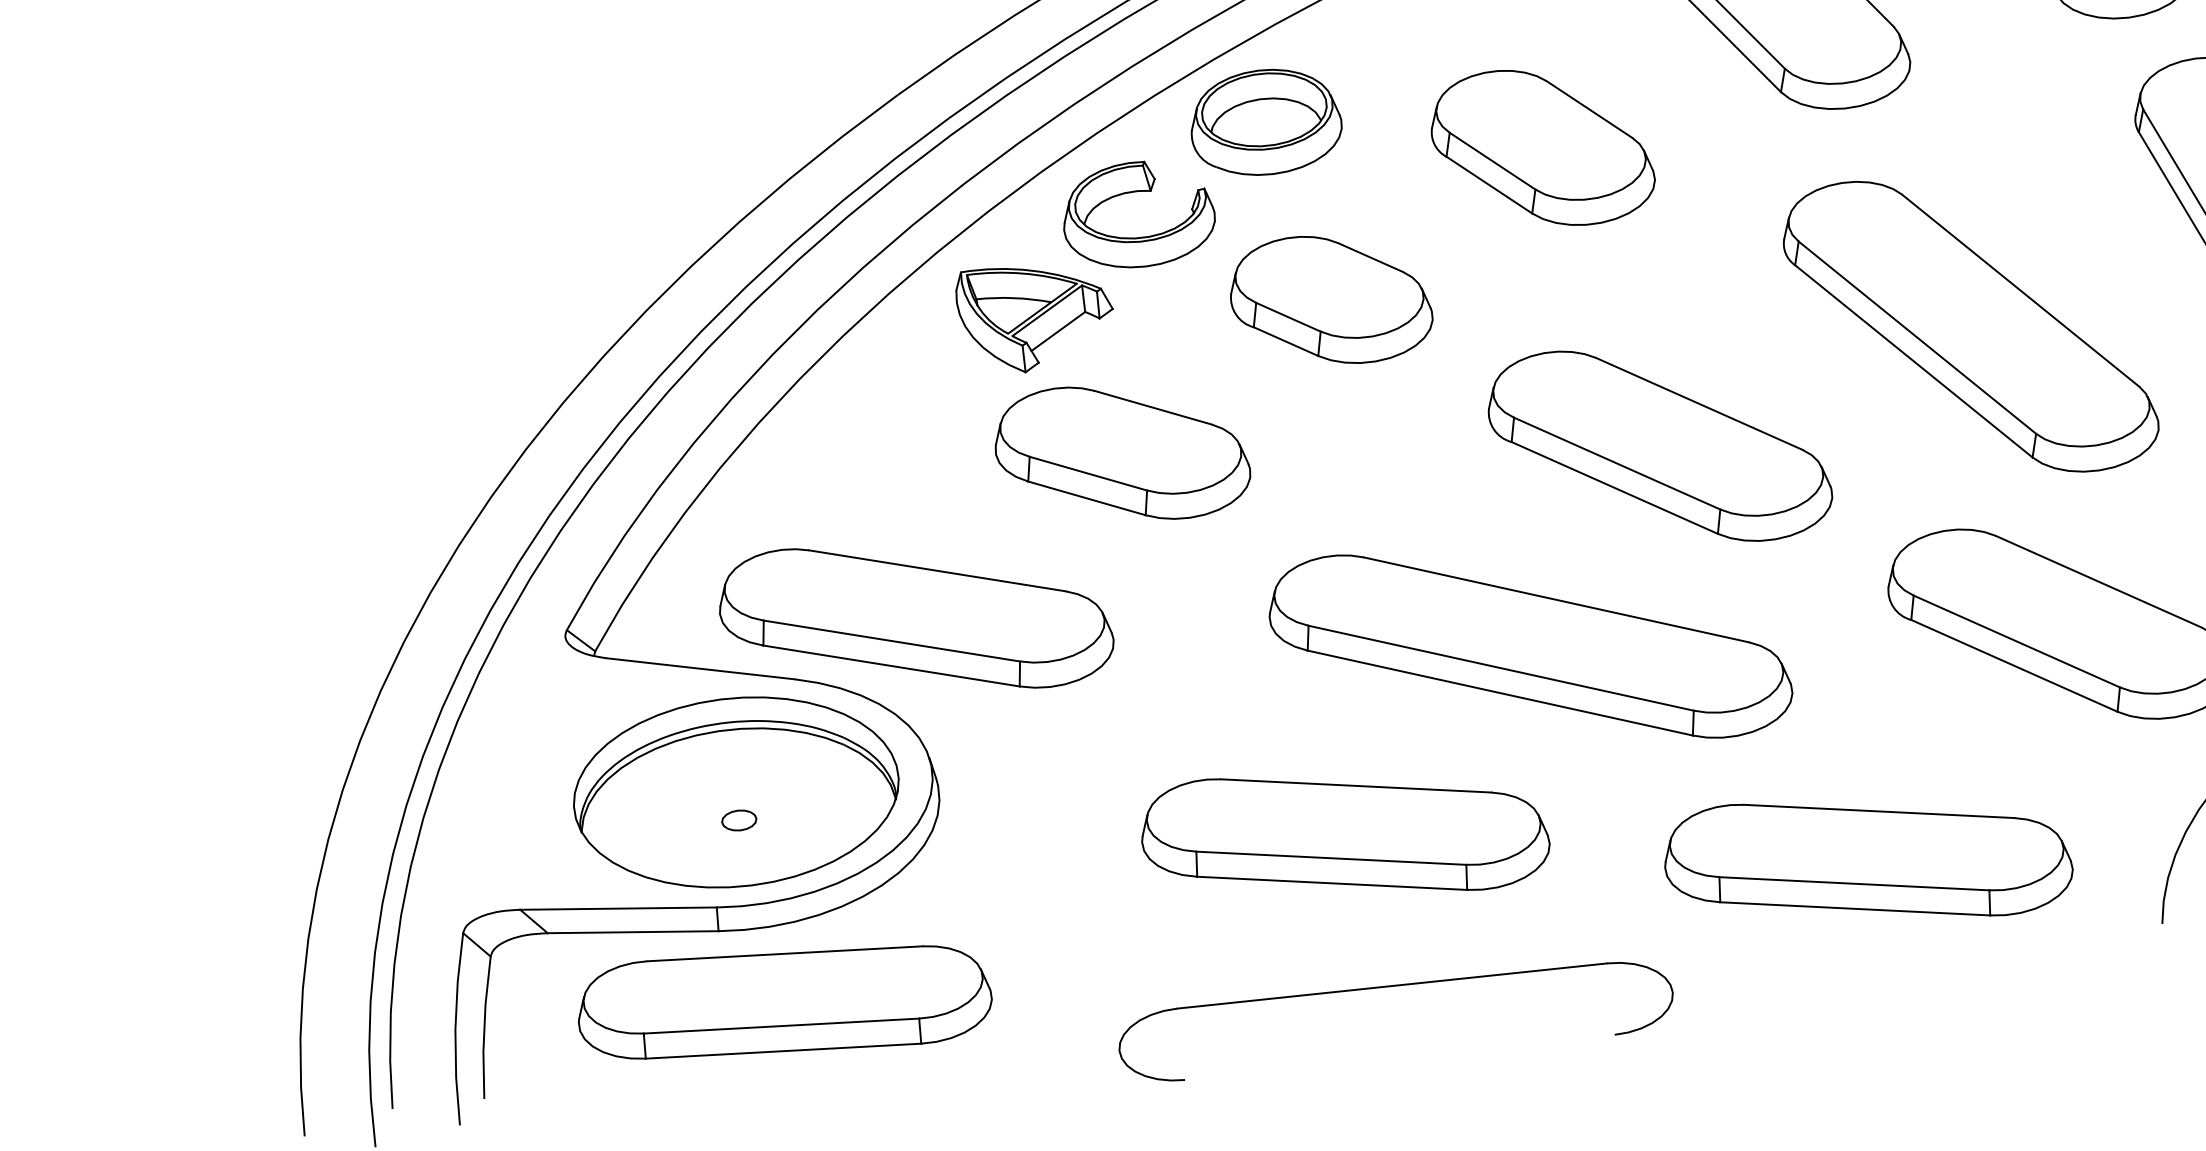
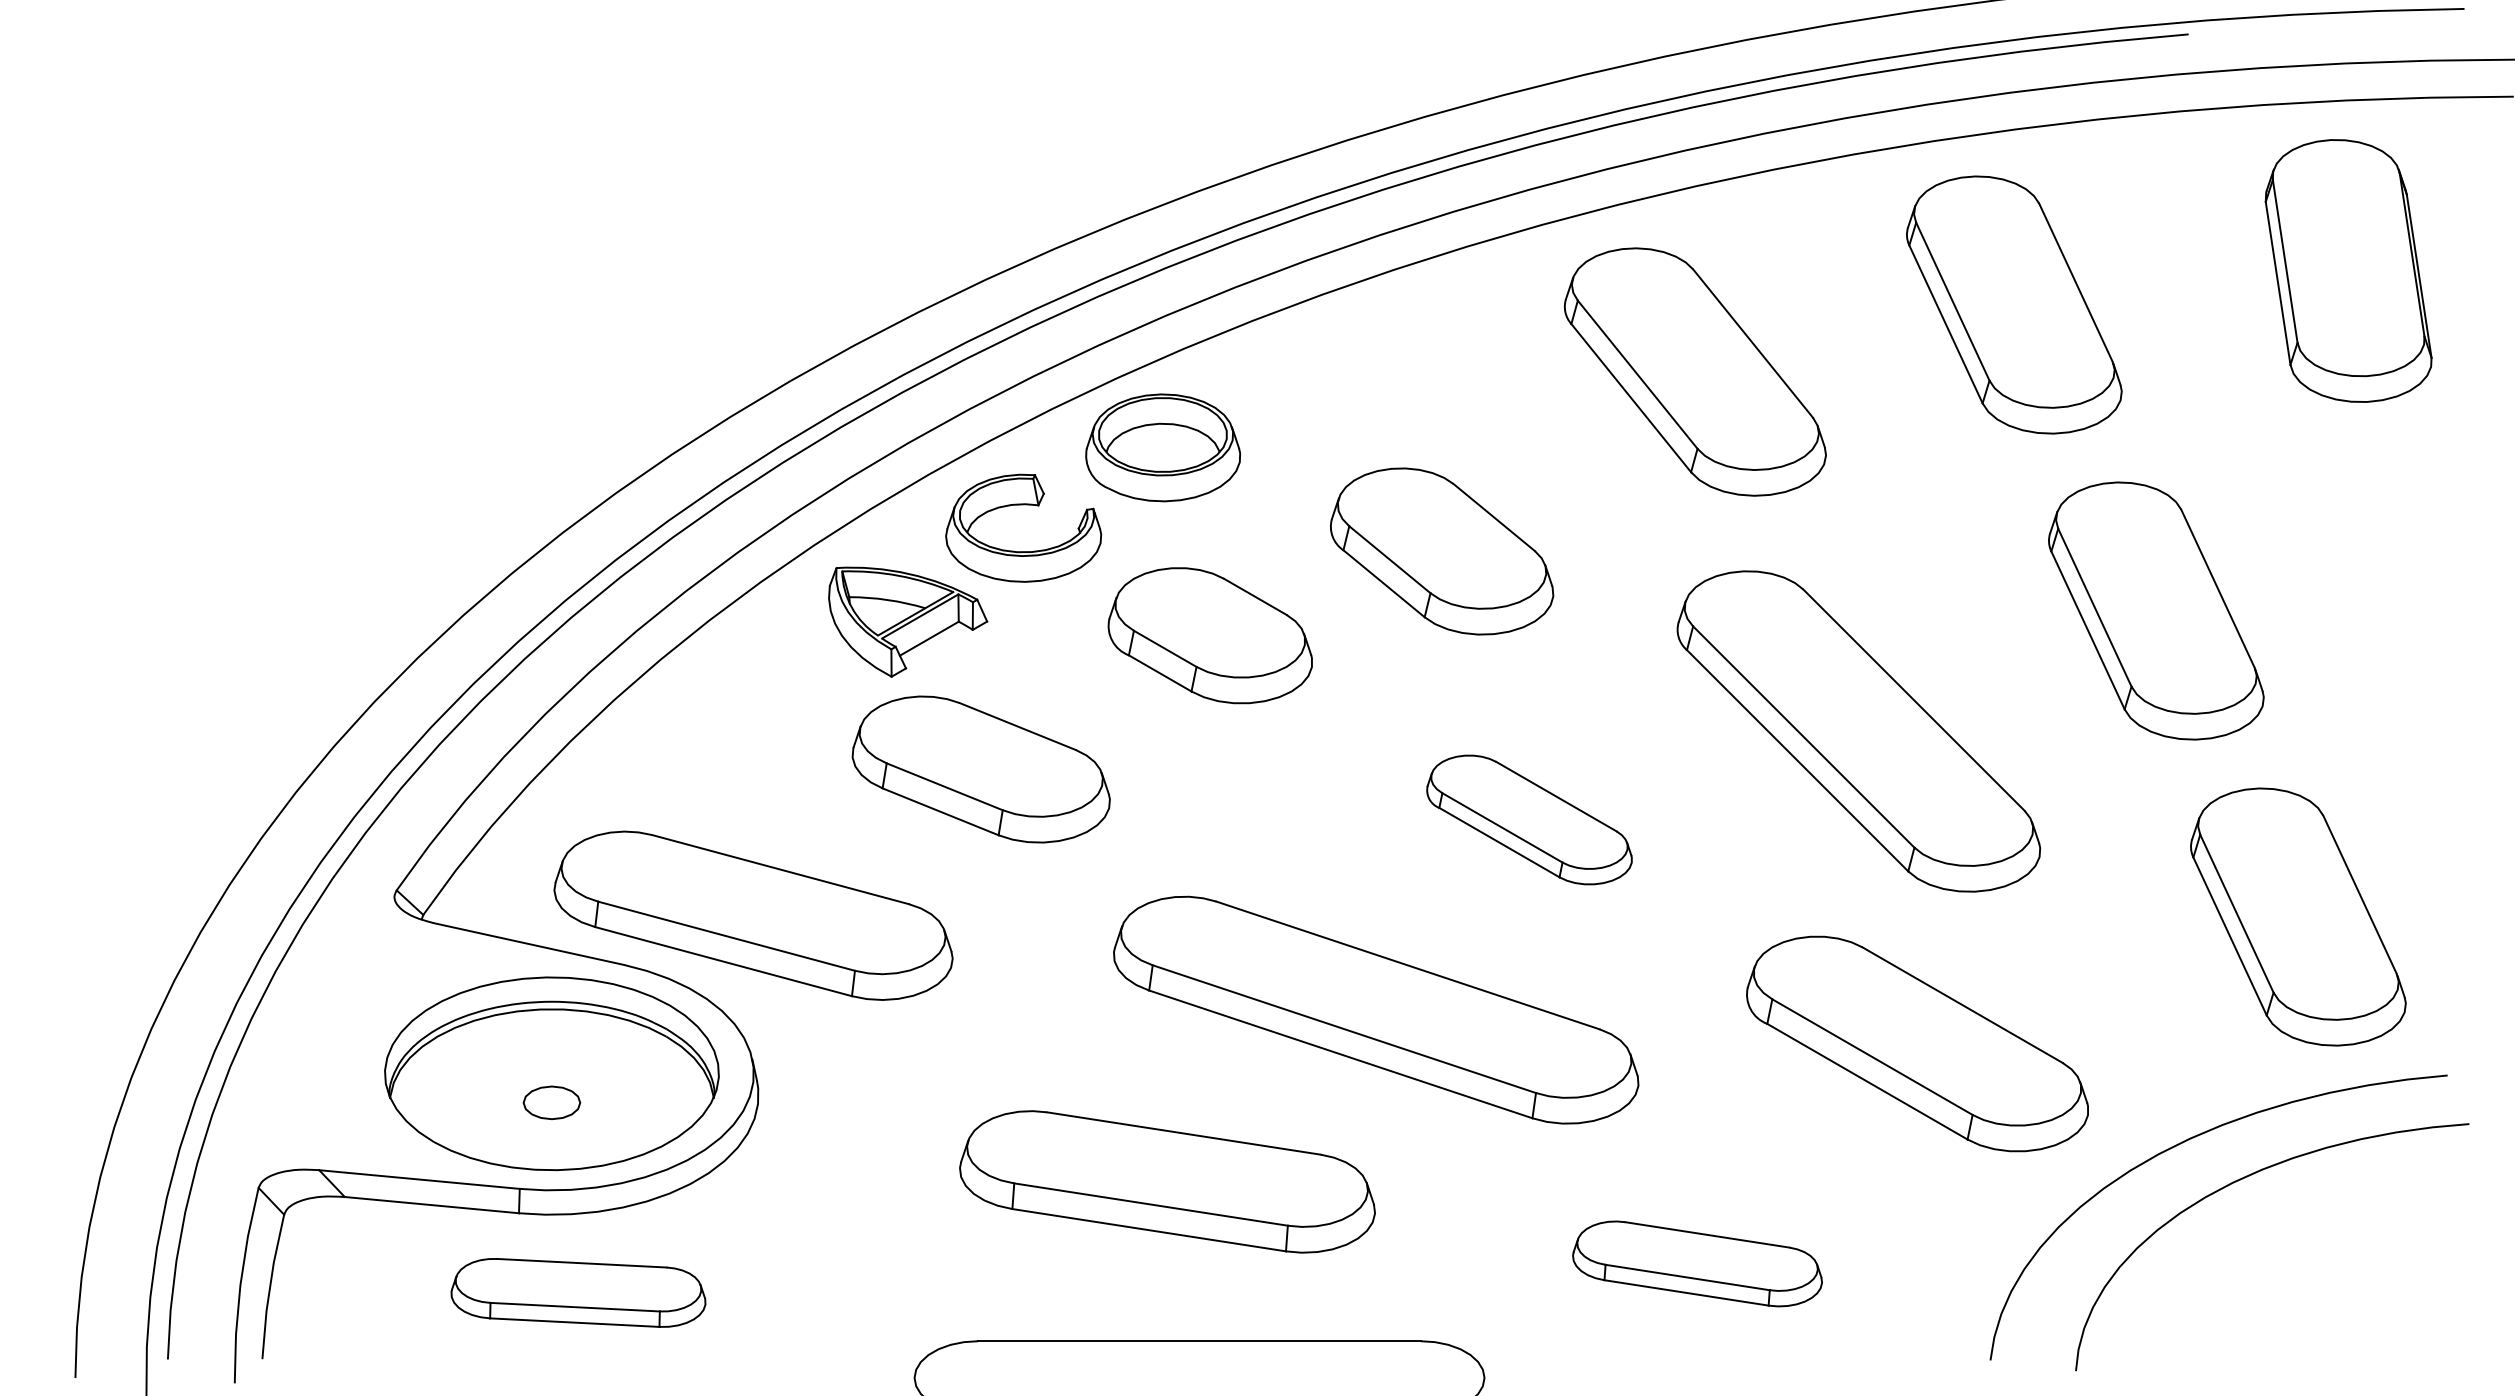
part: (1542, 147) -> (1442, 551), moved
part: (1659, 445) -> (1529, 819), size x0.6
part: (738, 820) -> (551, 1102), size x1.6
part: (1867, 859) -> (1697, 1263), size x0.6
part: (784, 1002) -> (578, 1292), size x0.6

